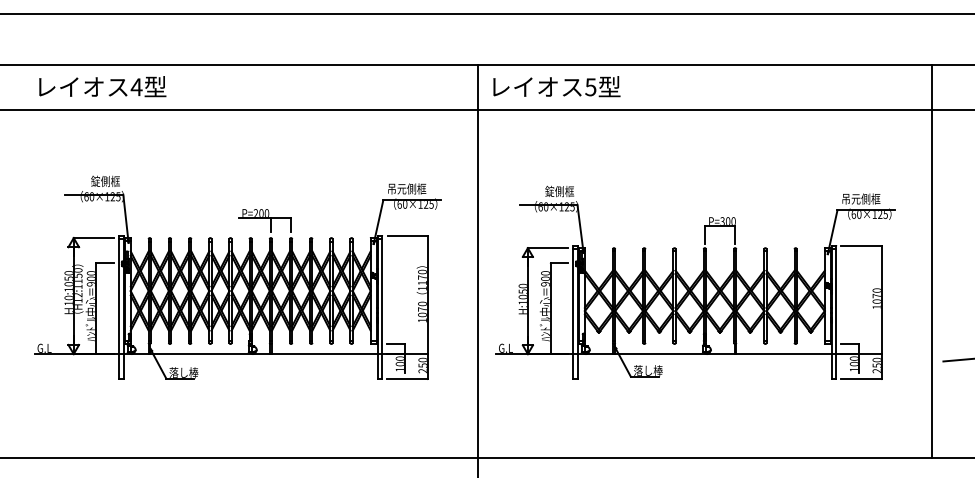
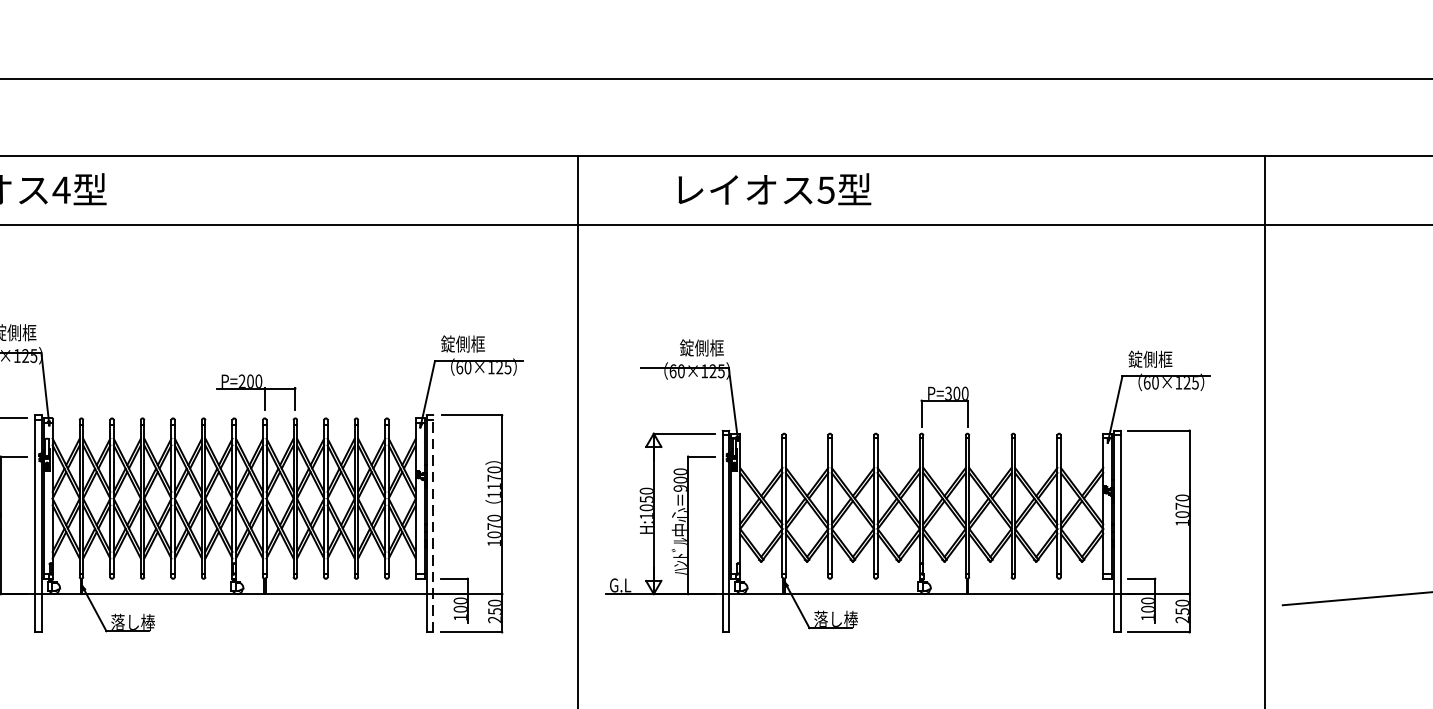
text: (556, 86) -> (774, 189), moved
text: (406, 188) -> (470, 343), 吊元側框 -> 錠側框
text: (860, 198) -> (1157, 358), 吊元側框 -> 錠側框
line: (382, 307) -> (433, 523), solid -> dashed

